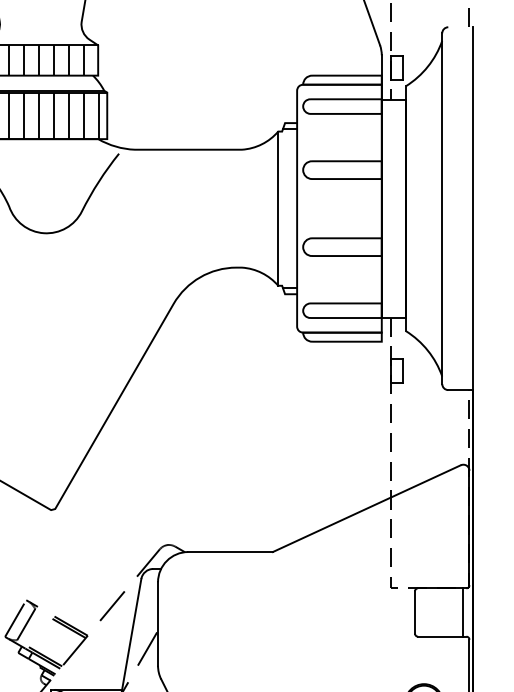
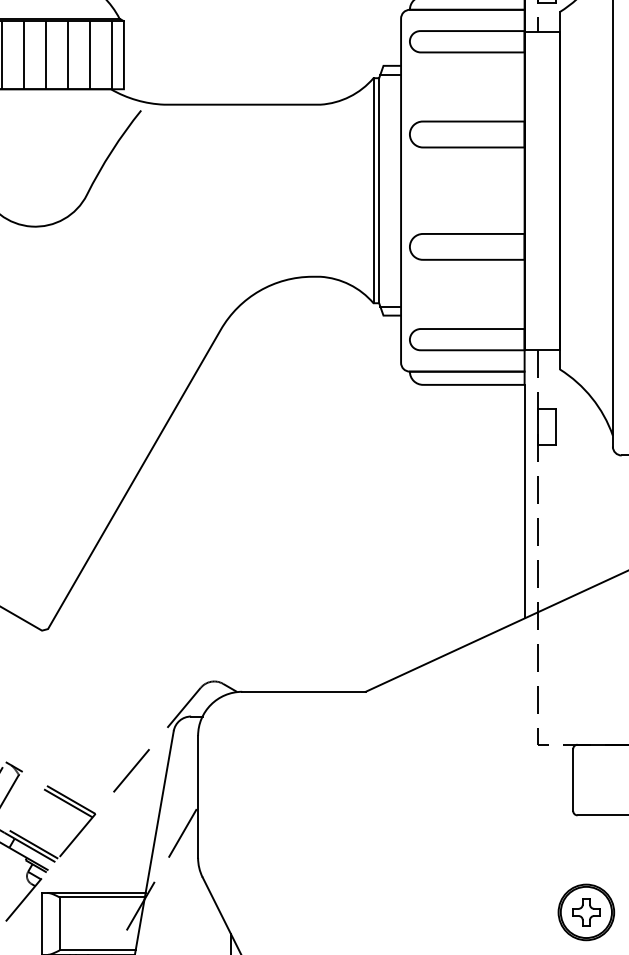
line: (282, 208) -> (379, 190), added
line: (381, 421) -> (524, 501), added

